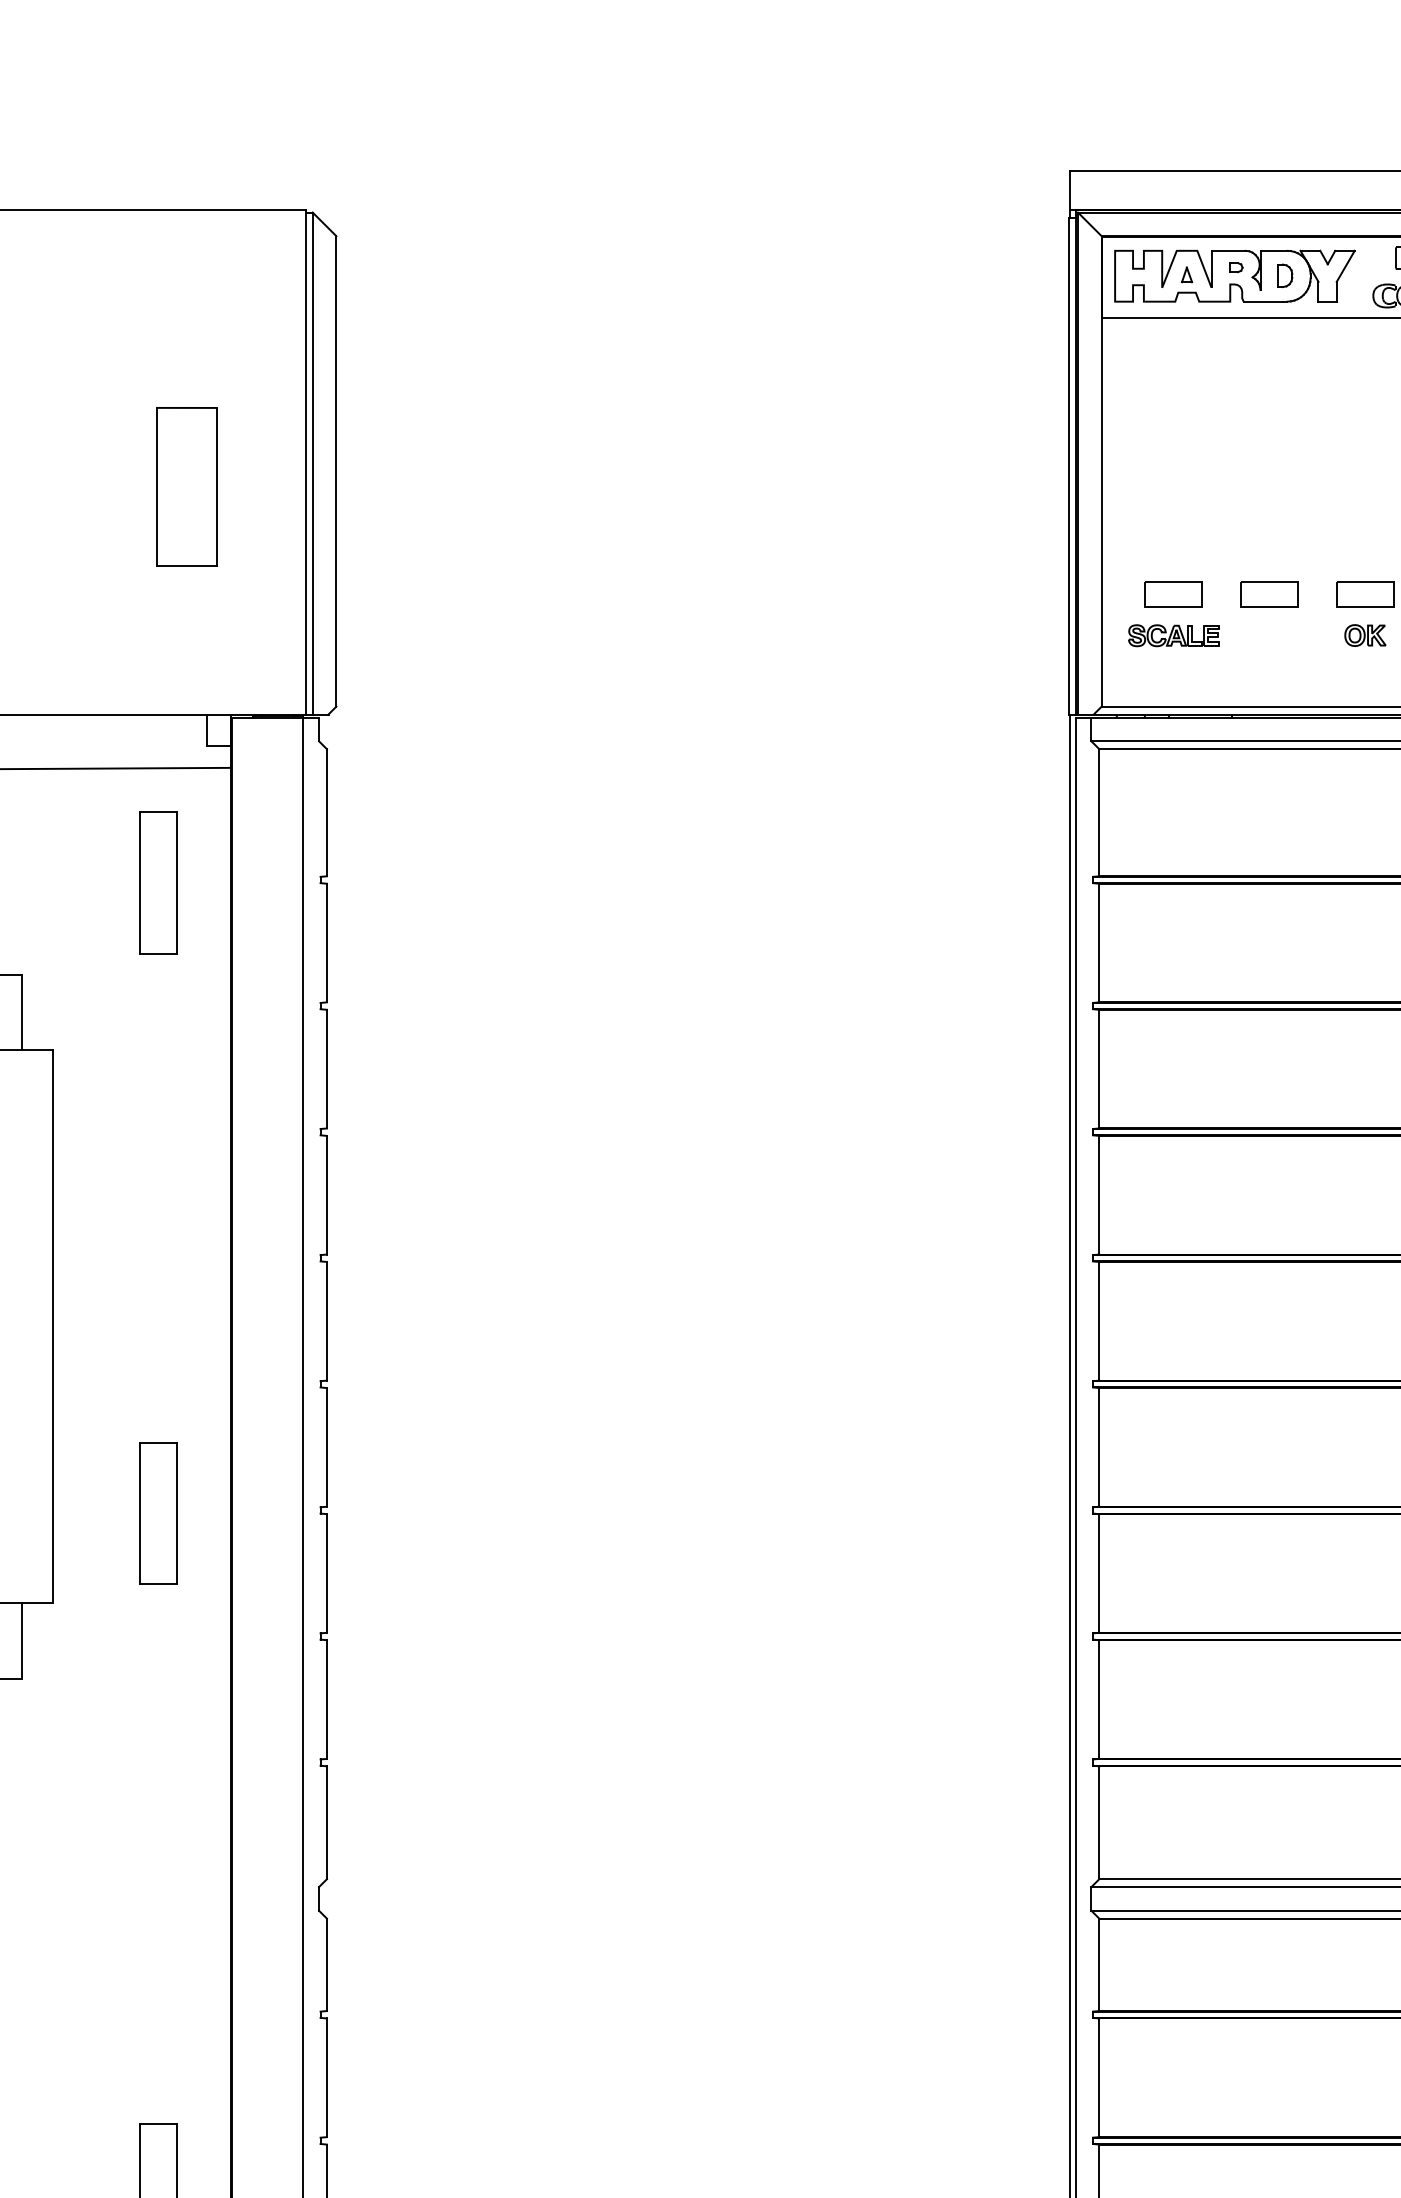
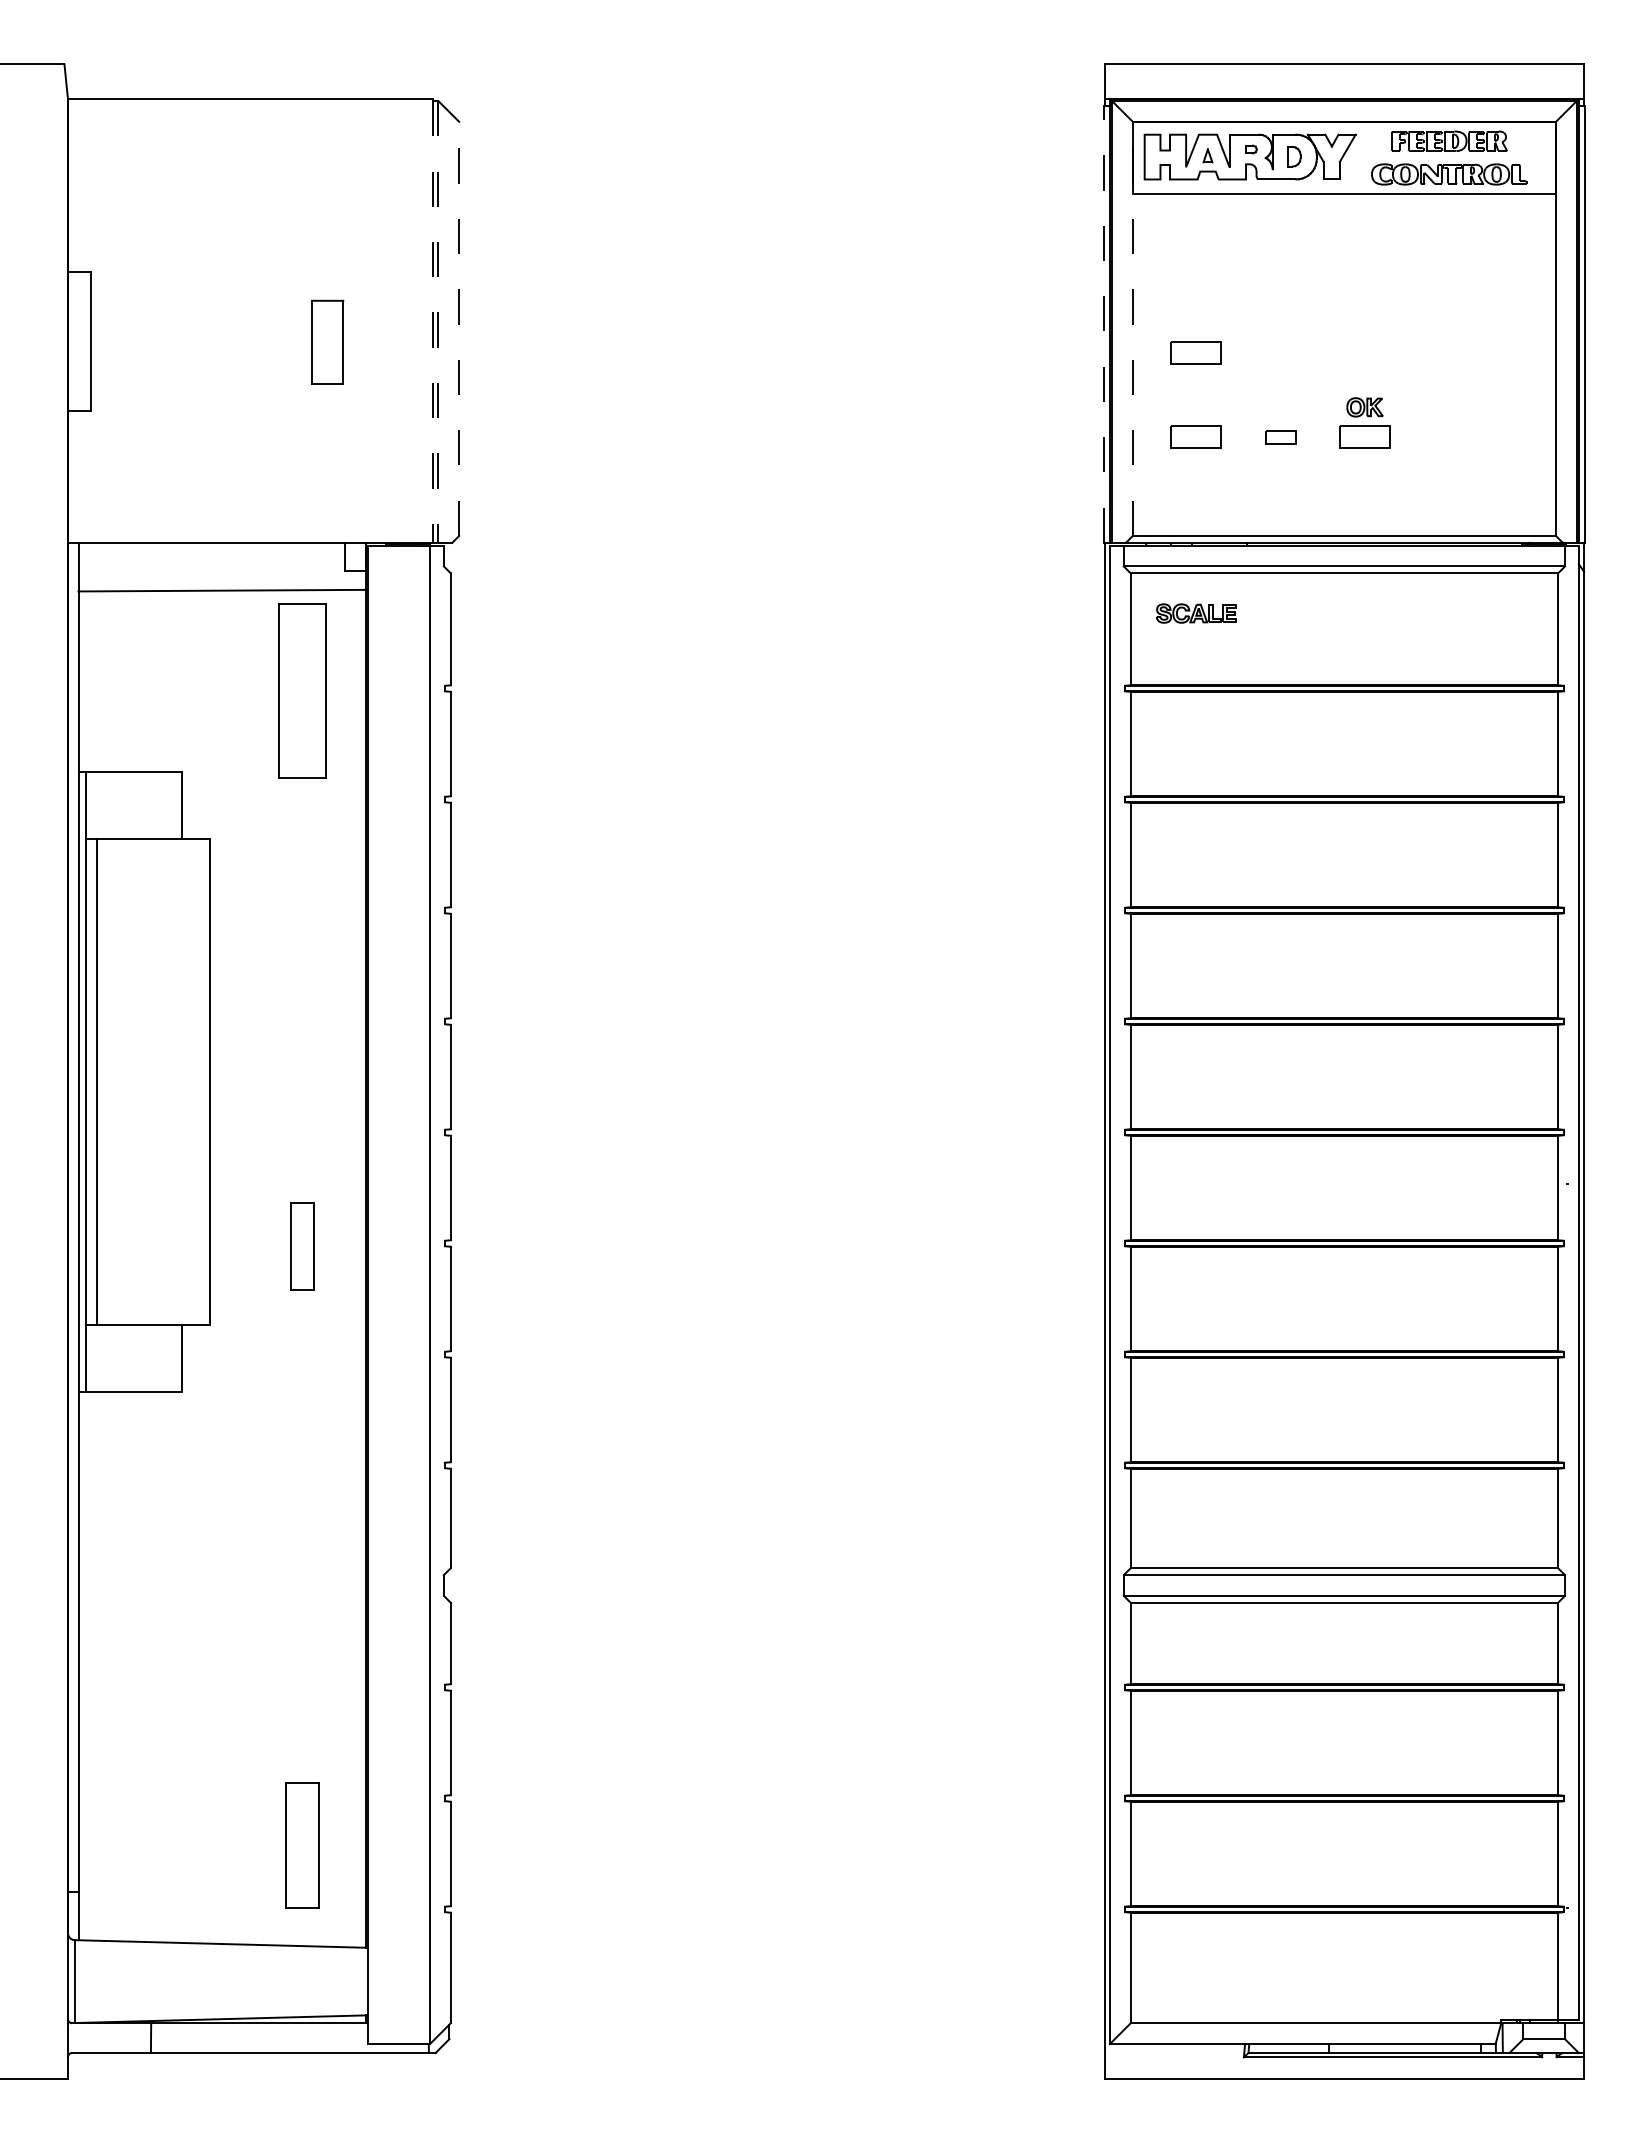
line: (306, 463) -> (432, 321), solid -> dashed
line: (312, 463) -> (438, 321), solid -> dashed
line: (1068, 465) -> (1103, 323), solid -> dashed
line: (336, 470) -> (459, 328), solid -> dashed
line: (1101, 470) -> (1132, 328), solid -> dashed
part: (186, 486) -> (327, 342), size x0.6
part: (1172, 498) -> (1195, 352), added
part: (1269, 593) -> (1280, 436), size x0.6
part: (1173, 635) -> (1196, 613), moved
part: (1364, 635) -> (1364, 407), moved
part: (158, 883) -> (302, 691), size x1.4
part: (158, 1513) -> (302, 1246), size x0.7

